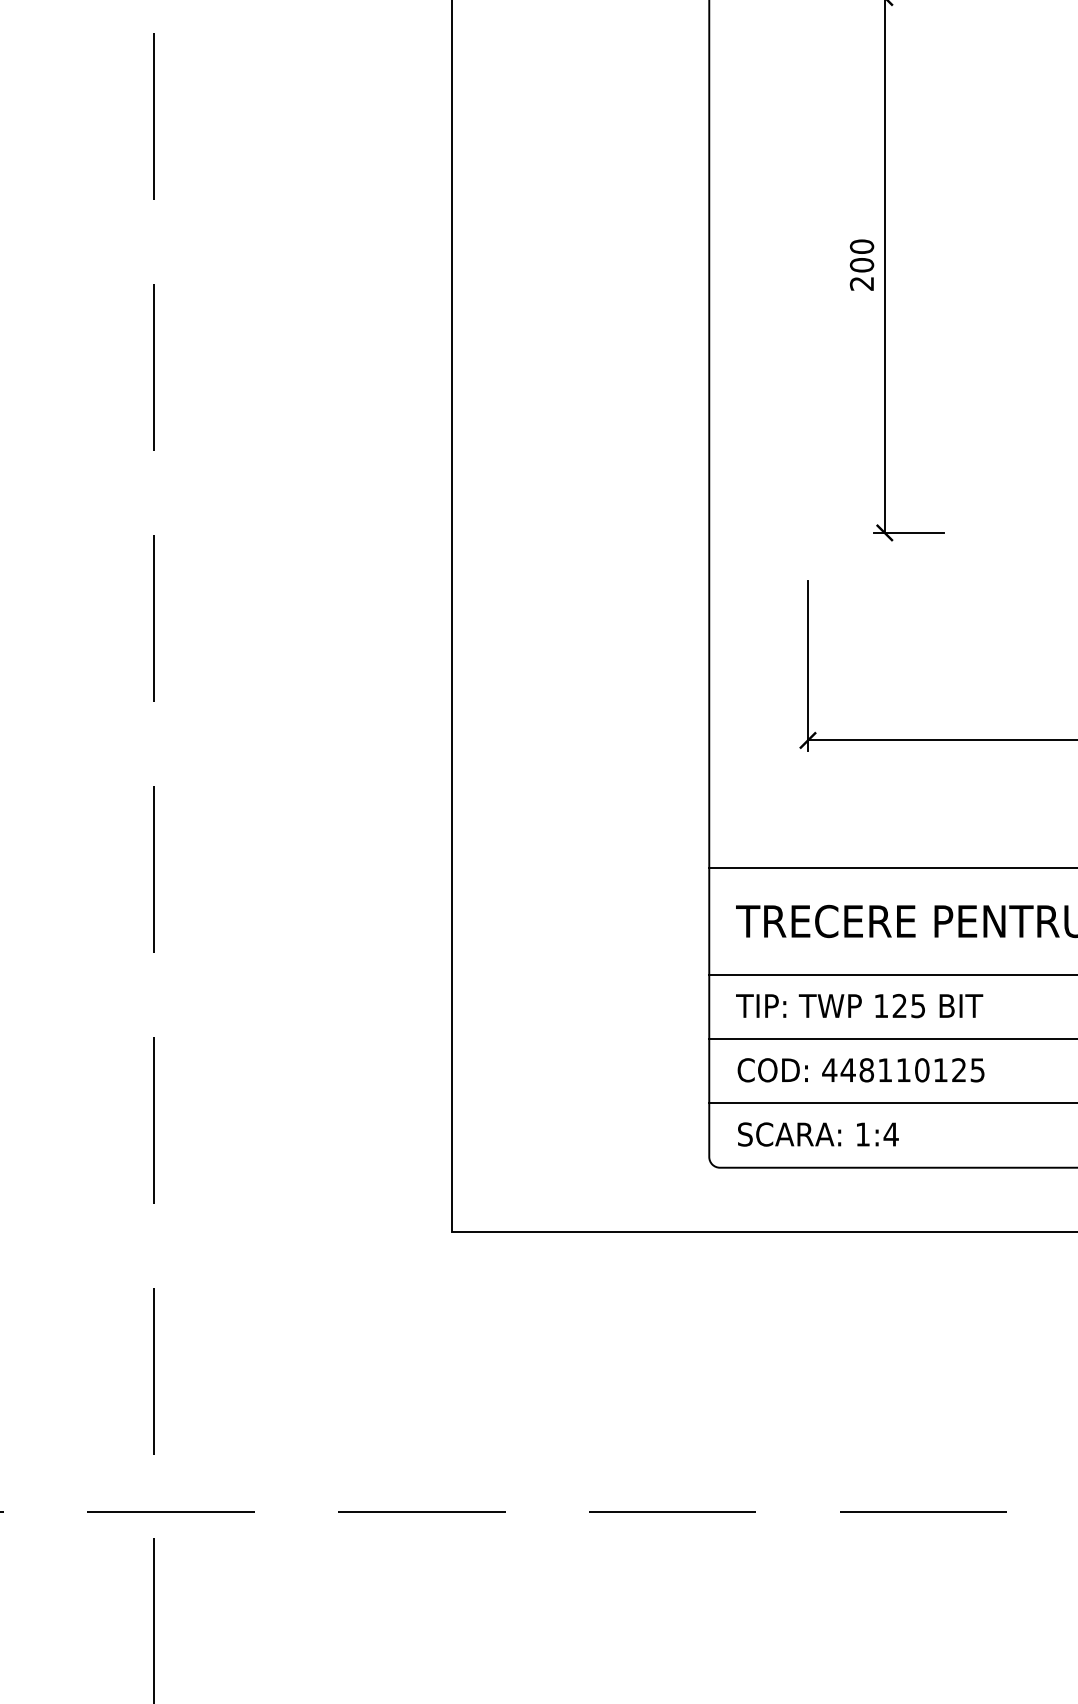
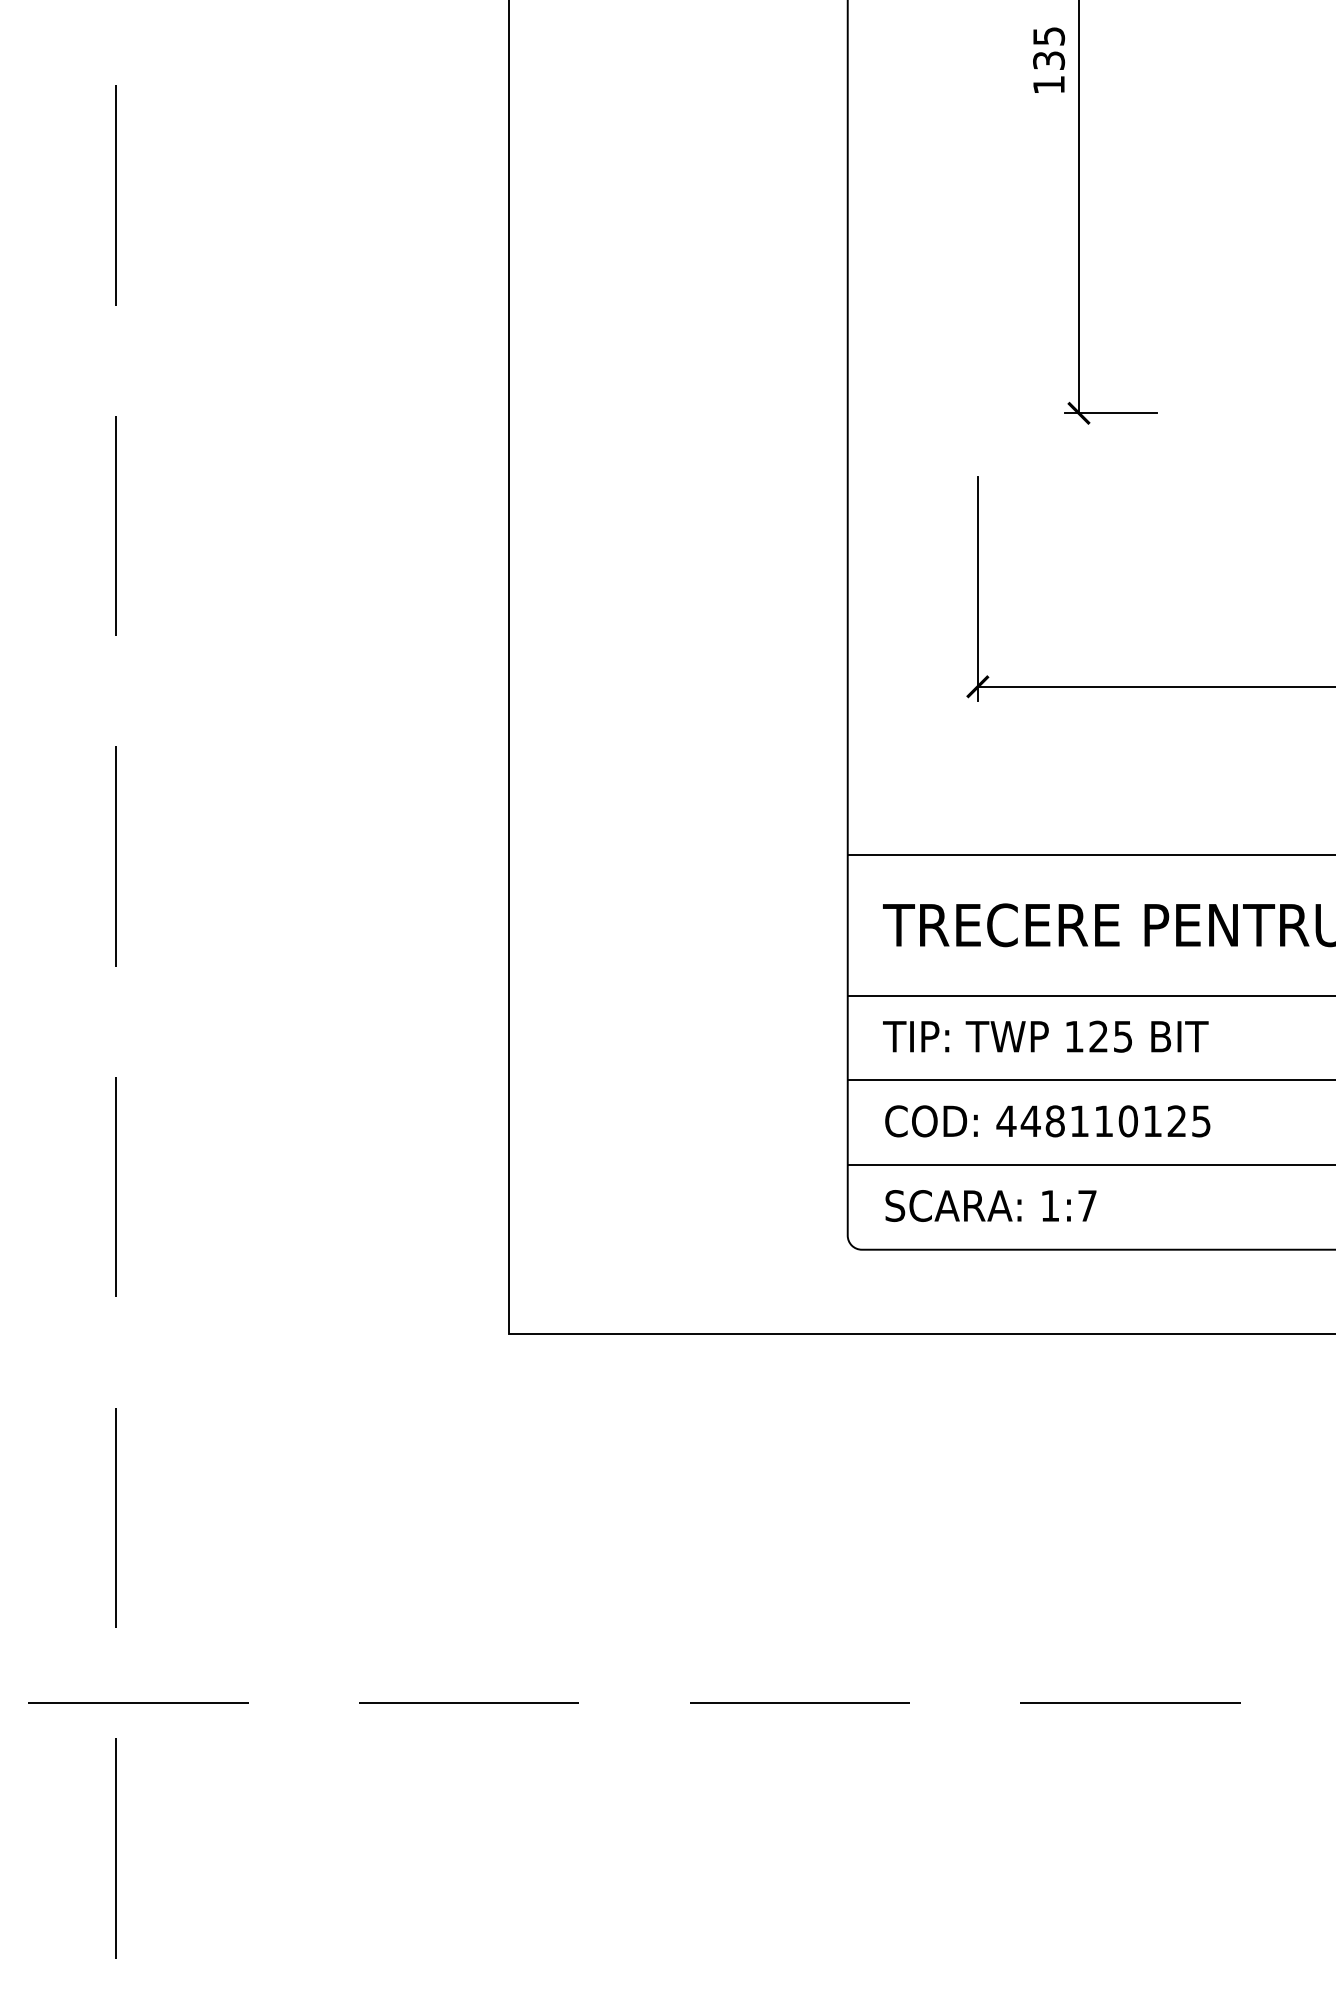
text: (861, 264) -> (1048, 59), 200 -> 135
text: (890, 1134) -> (1086, 1205), 1:4 -> 1:7

